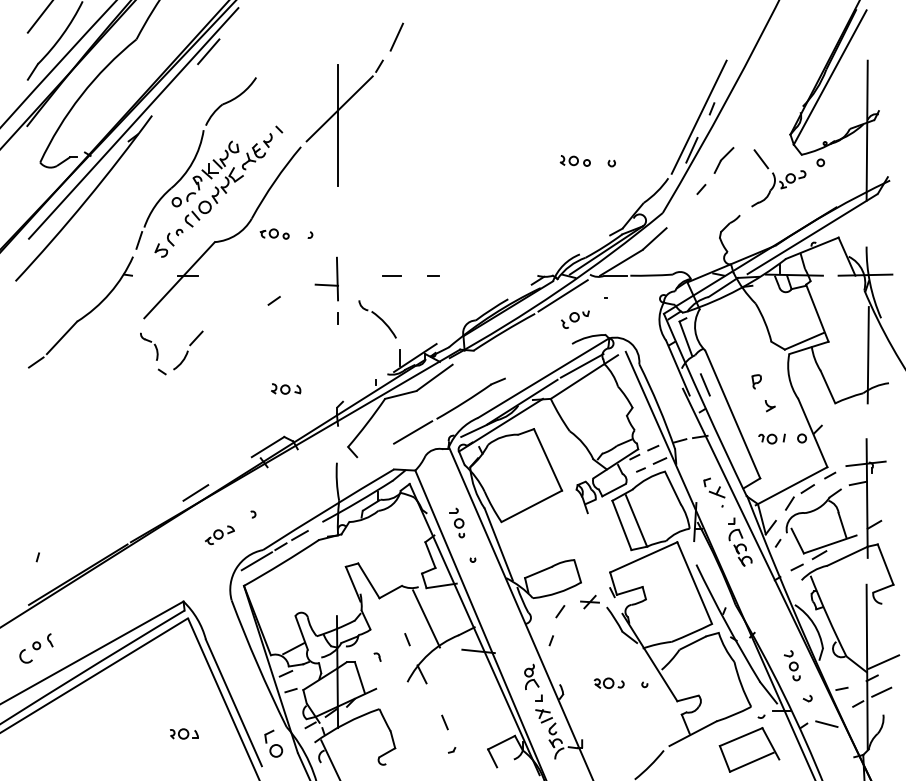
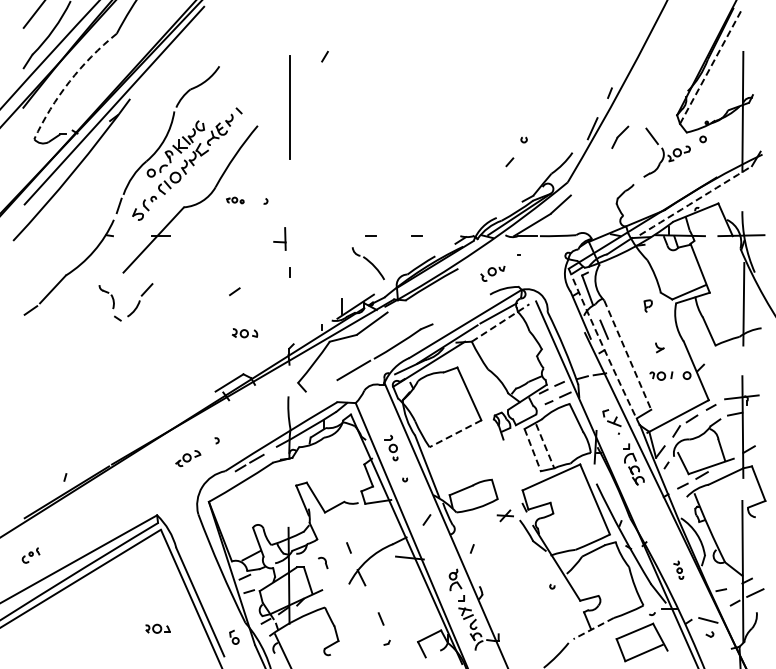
line: (396, 36) -> (339, 31), removed
line: (208, 50) -> (178, 43), removed
line: (830, 76) -> (711, 65), solid -> dashed
arc: (81, 95) -> (69, 81), solid -> dashed
line: (339, 109) -> (290, 93), removed
line: (698, 116) -> (598, 99), removed
part: (574, 160) -> (492, 137), removed
line: (701, 189) -> (509, 162), moved
part: (275, 234) -> (235, 200), size x0.7
arc: (811, 234) -> (695, 200), solid -> dashed
line: (391, 274) -> (335, 235), removed
line: (486, 274) -> (416, 235), added
part: (326, 278) -> (279, 238), size x0.6
line: (563, 294) -> (482, 252), removed
line: (273, 300) -> (234, 291), moved
part: (377, 319) -> (368, 263), moved
part: (181, 360) -> (134, 308), moved
line: (585, 376) -> (501, 322), solid -> dashed
part: (755, 381) -> (647, 305), moved
arc: (704, 405) -> (603, 347), solid -> dashed
line: (732, 415) -> (627, 355), solid -> dashed
line: (195, 493) -> (167, 422), removed
line: (531, 507) -> (455, 434), solid -> dashed
line: (636, 521) -> (545, 446), solid -> dashed
line: (621, 525) -> (532, 450), solid -> dashed
line: (38, 557) -> (65, 477), moved
line: (256, 560) -> (219, 480), removed
line: (559, 611) -> (426, 519), moved
line: (425, 618) -> (364, 529), removed
part: (35, 648) -> (30, 555), size x0.6
part: (377, 656) -> (323, 562), size x1.6
line: (884, 661) -> (757, 566), removed
part: (792, 664) -> (678, 569), size x0.7
part: (608, 683) -> (521, 585), removed
part: (807, 698) -> (709, 634), moved
line: (692, 733) -> (593, 628), solid -> dashed
part: (273, 744) -> (234, 637), size x0.6

